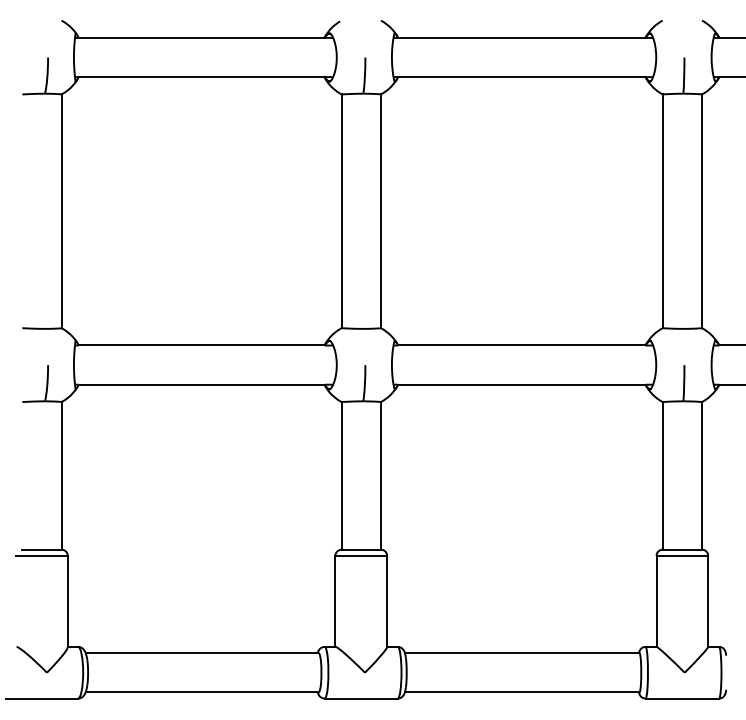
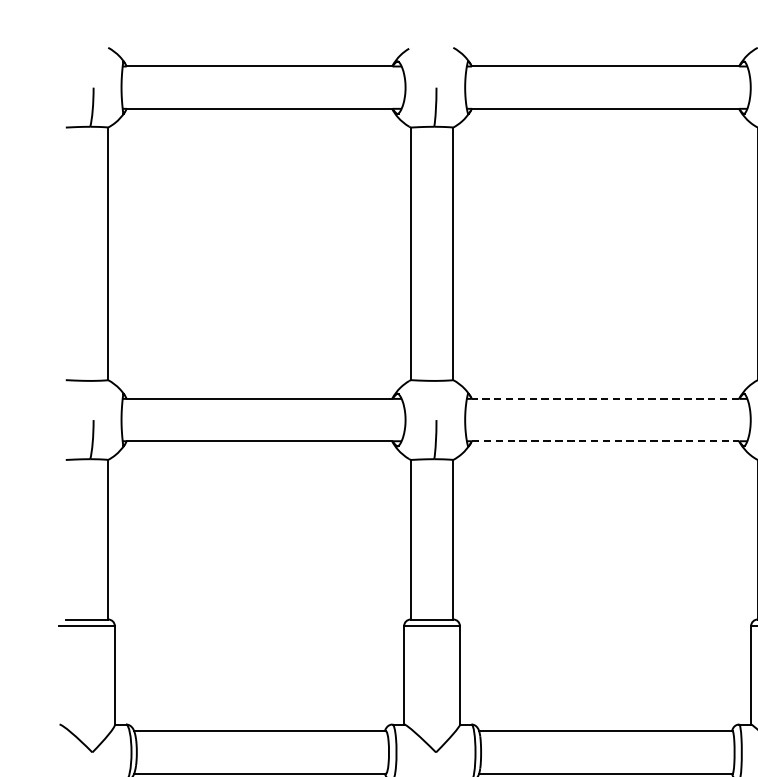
line: (521, 345) -> (605, 398), solid -> dashed
line: (521, 384) -> (605, 441), solid -> dashed

